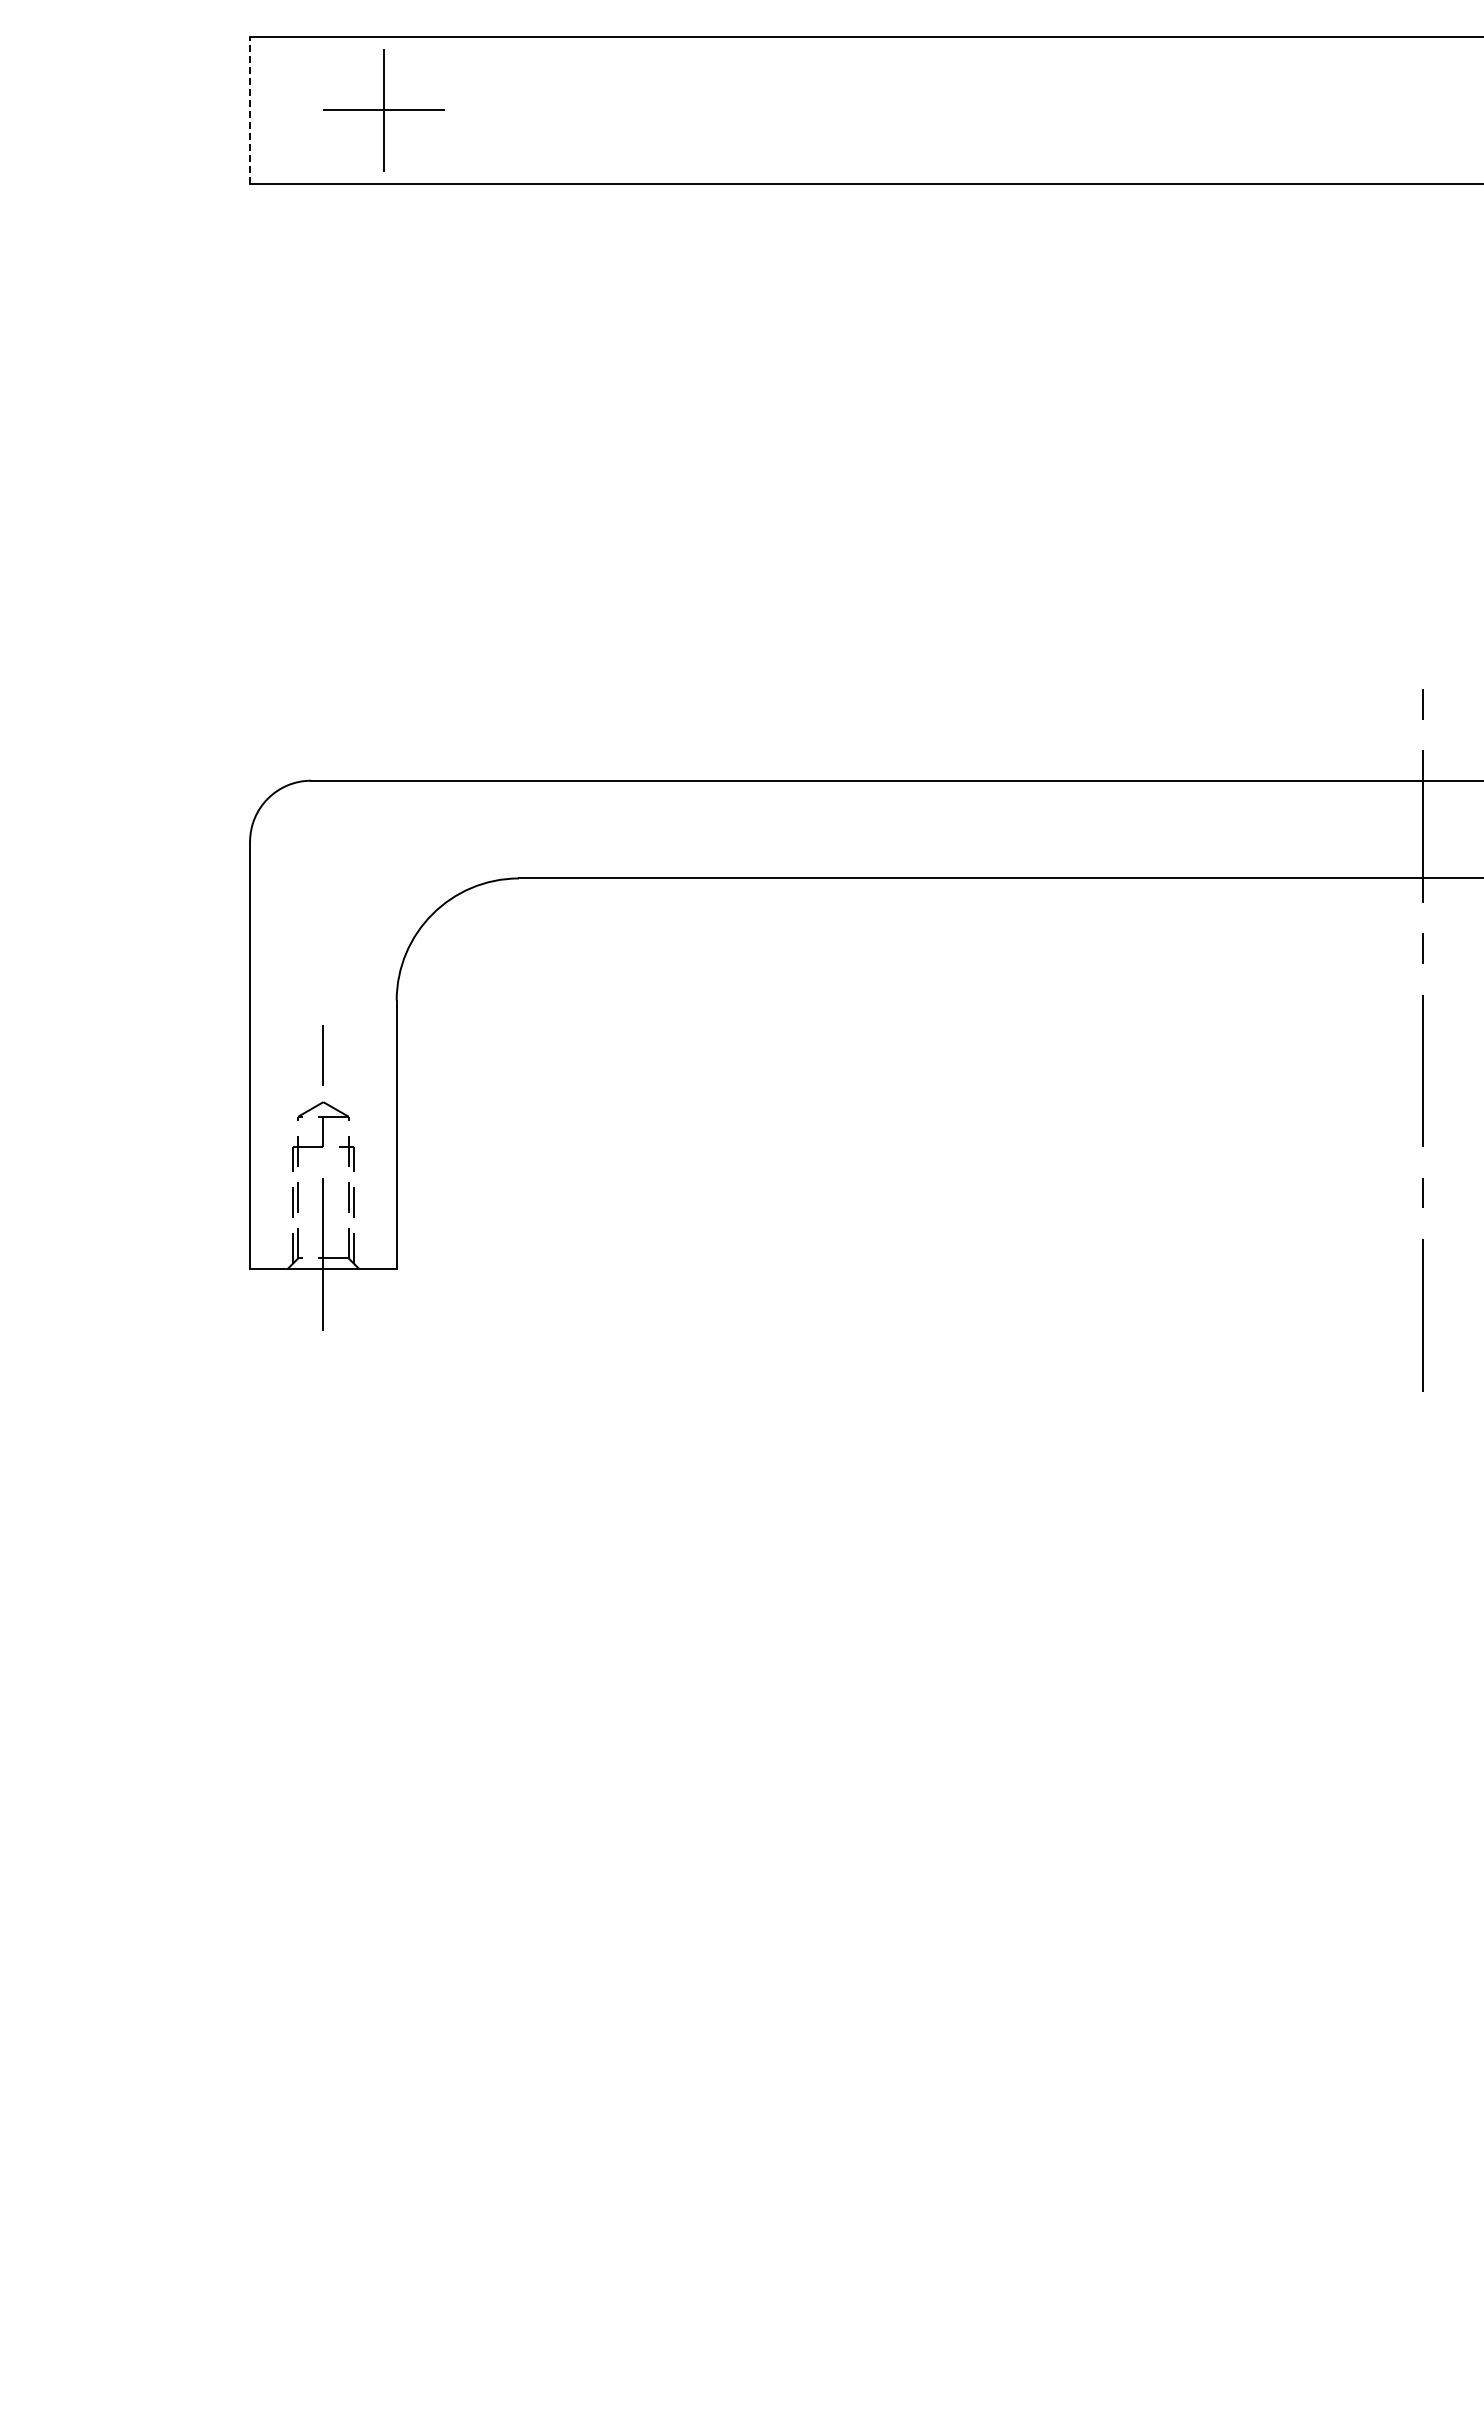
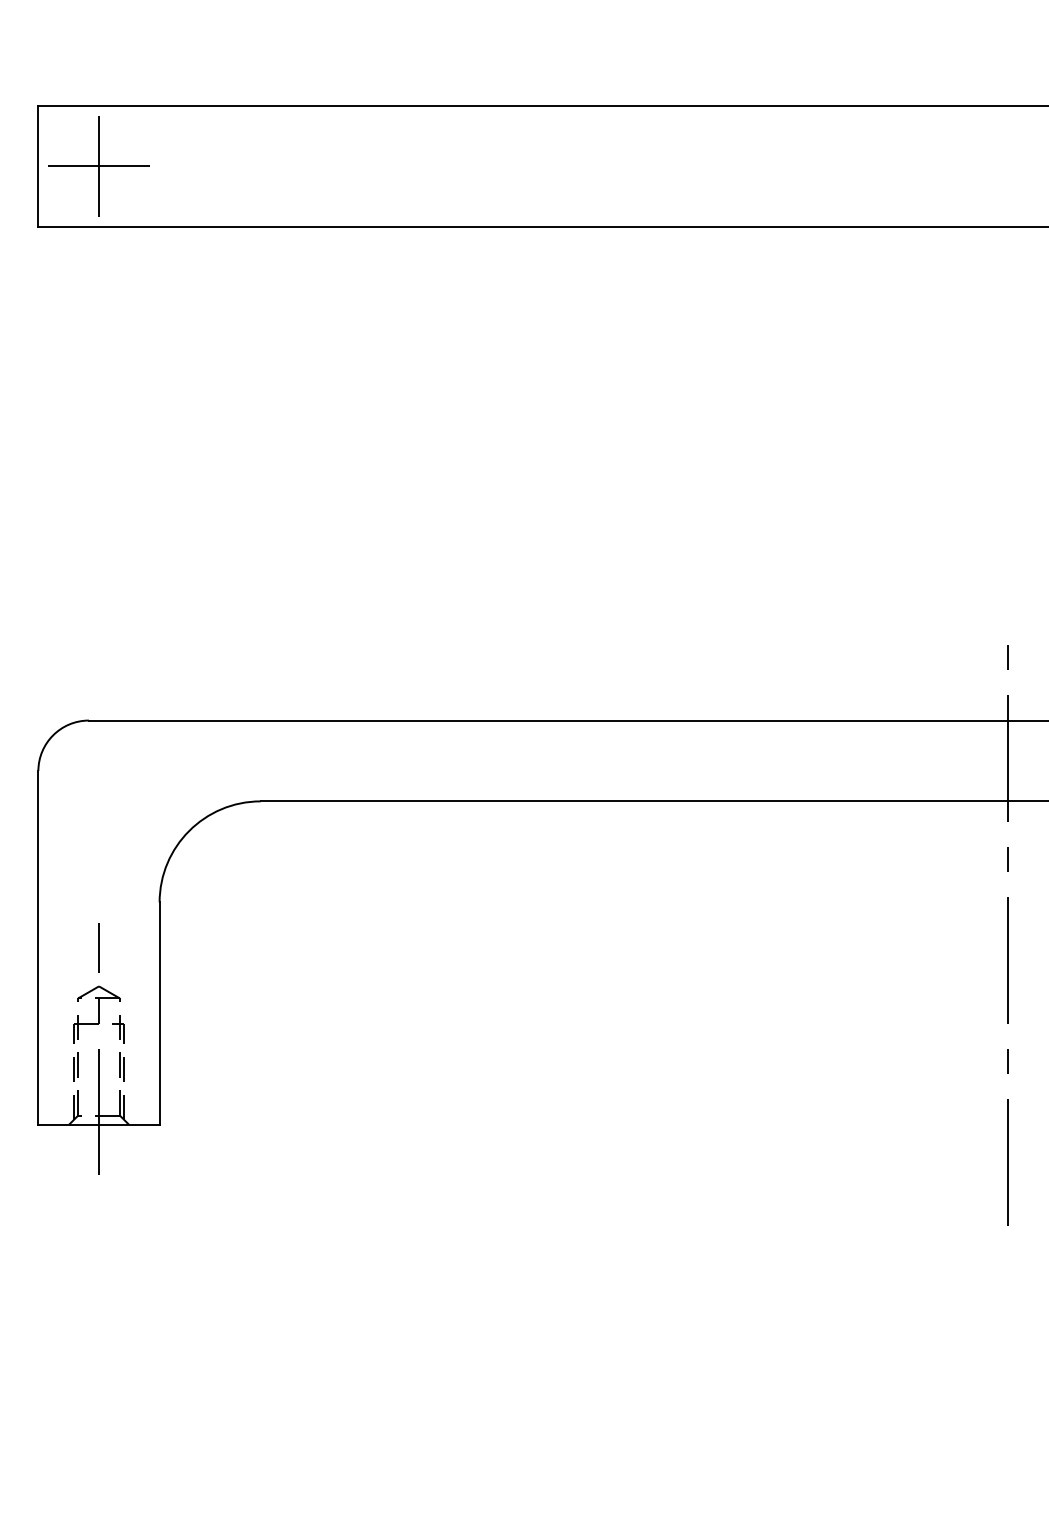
line: (250, 109) -> (38, 165), dashed -> solid
part: (383, 110) -> (98, 166), moved

